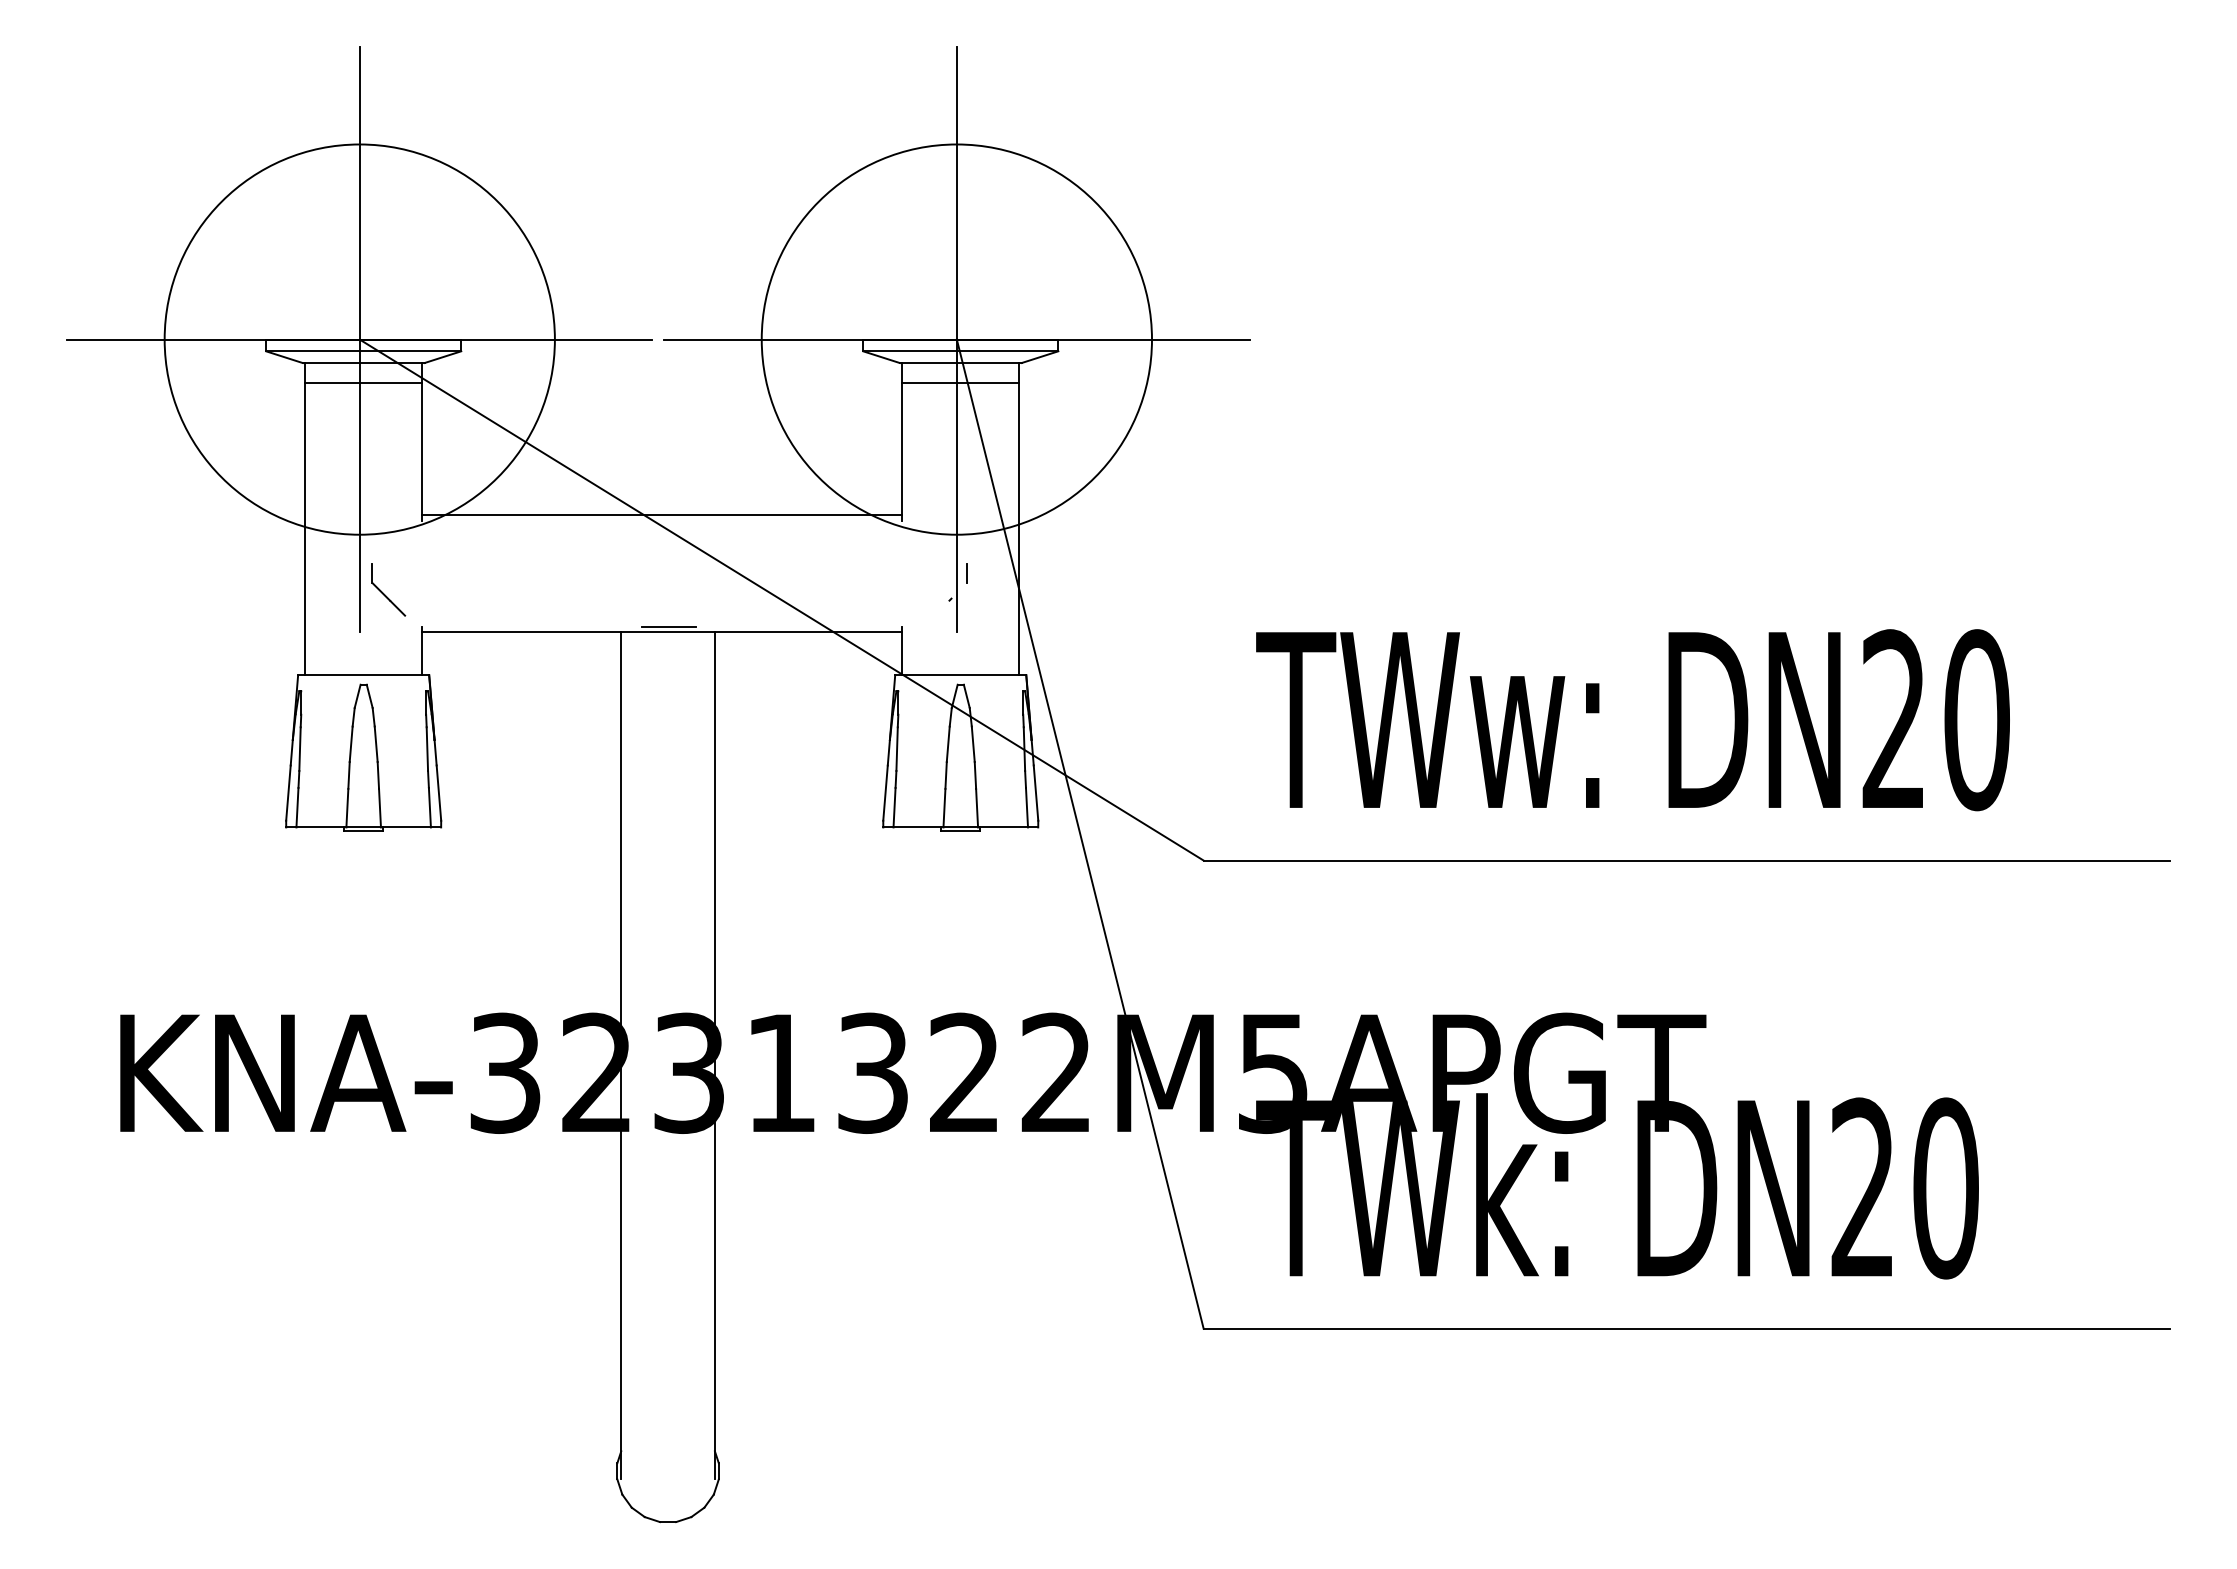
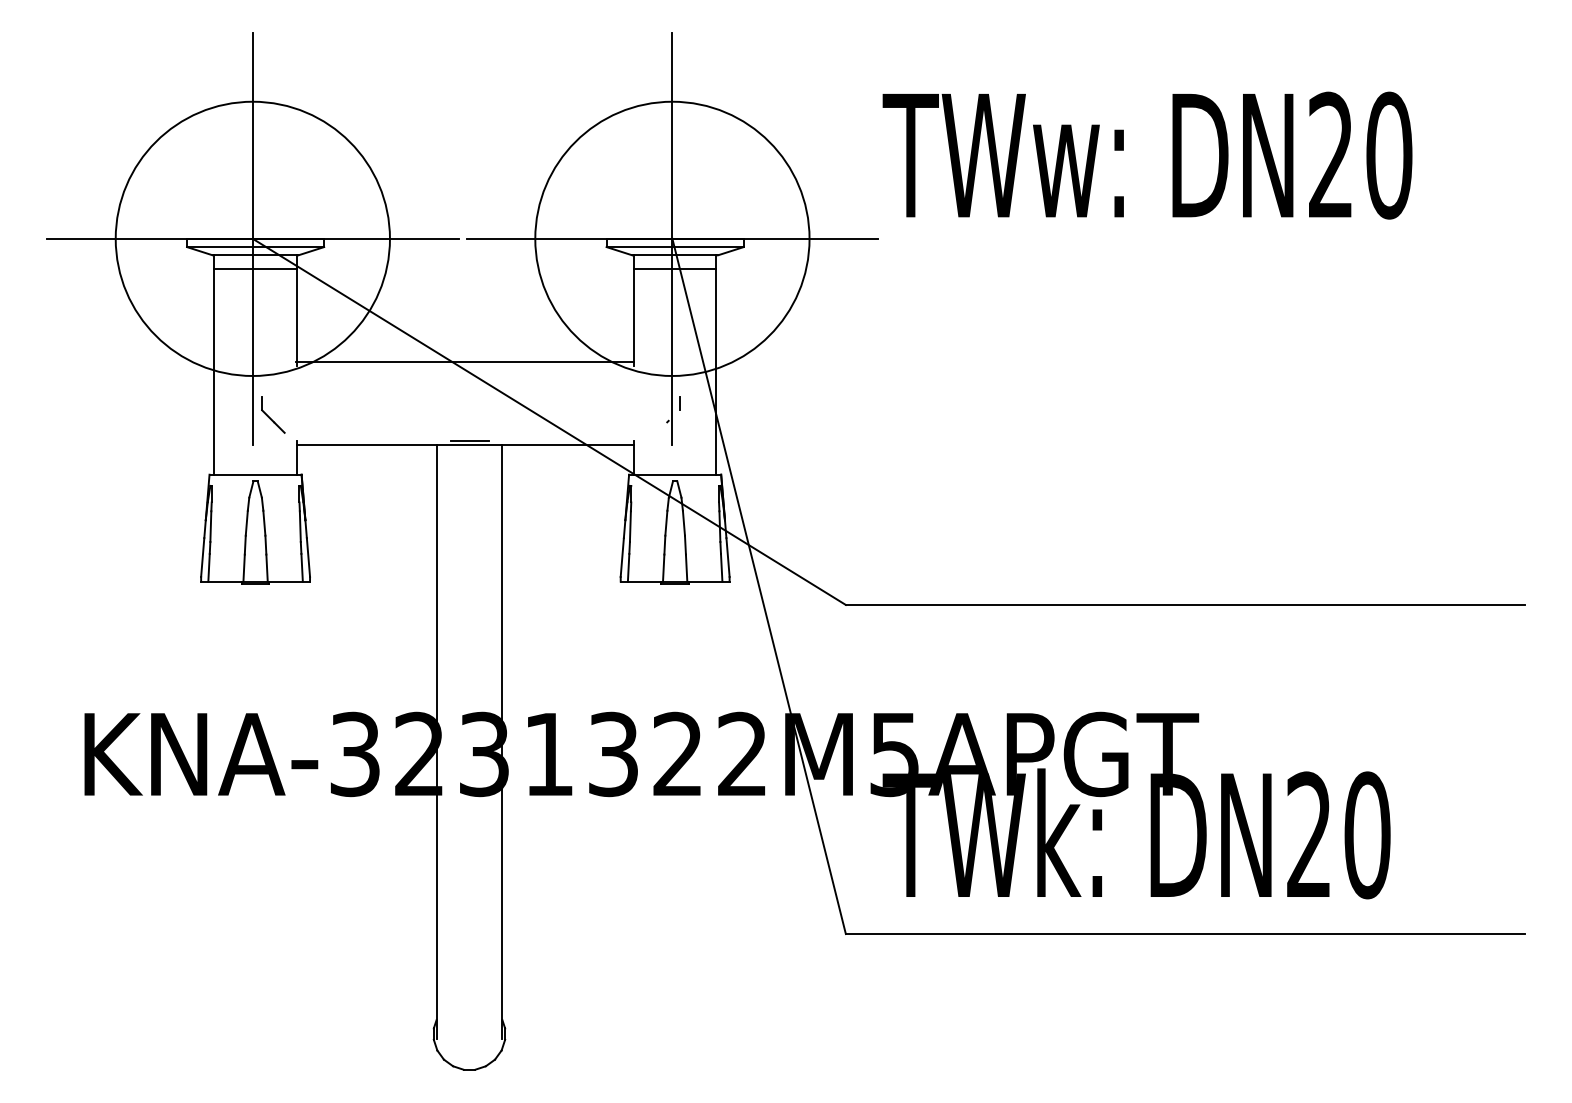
text: (1632, 720) -> (1147, 155), moved

